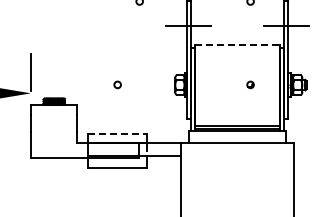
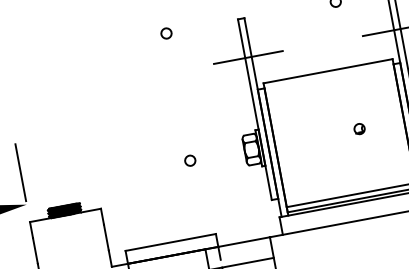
line: (238, 44) -> (329, 70), dashed -> solid
circle: (117, 84) -> (189, 160), moved
line: (117, 134) -> (170, 242), dashed -> solid

